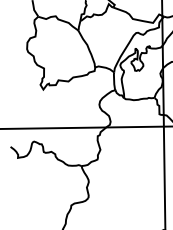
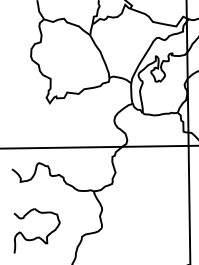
part: (31, 200) -> (36, 230), added

